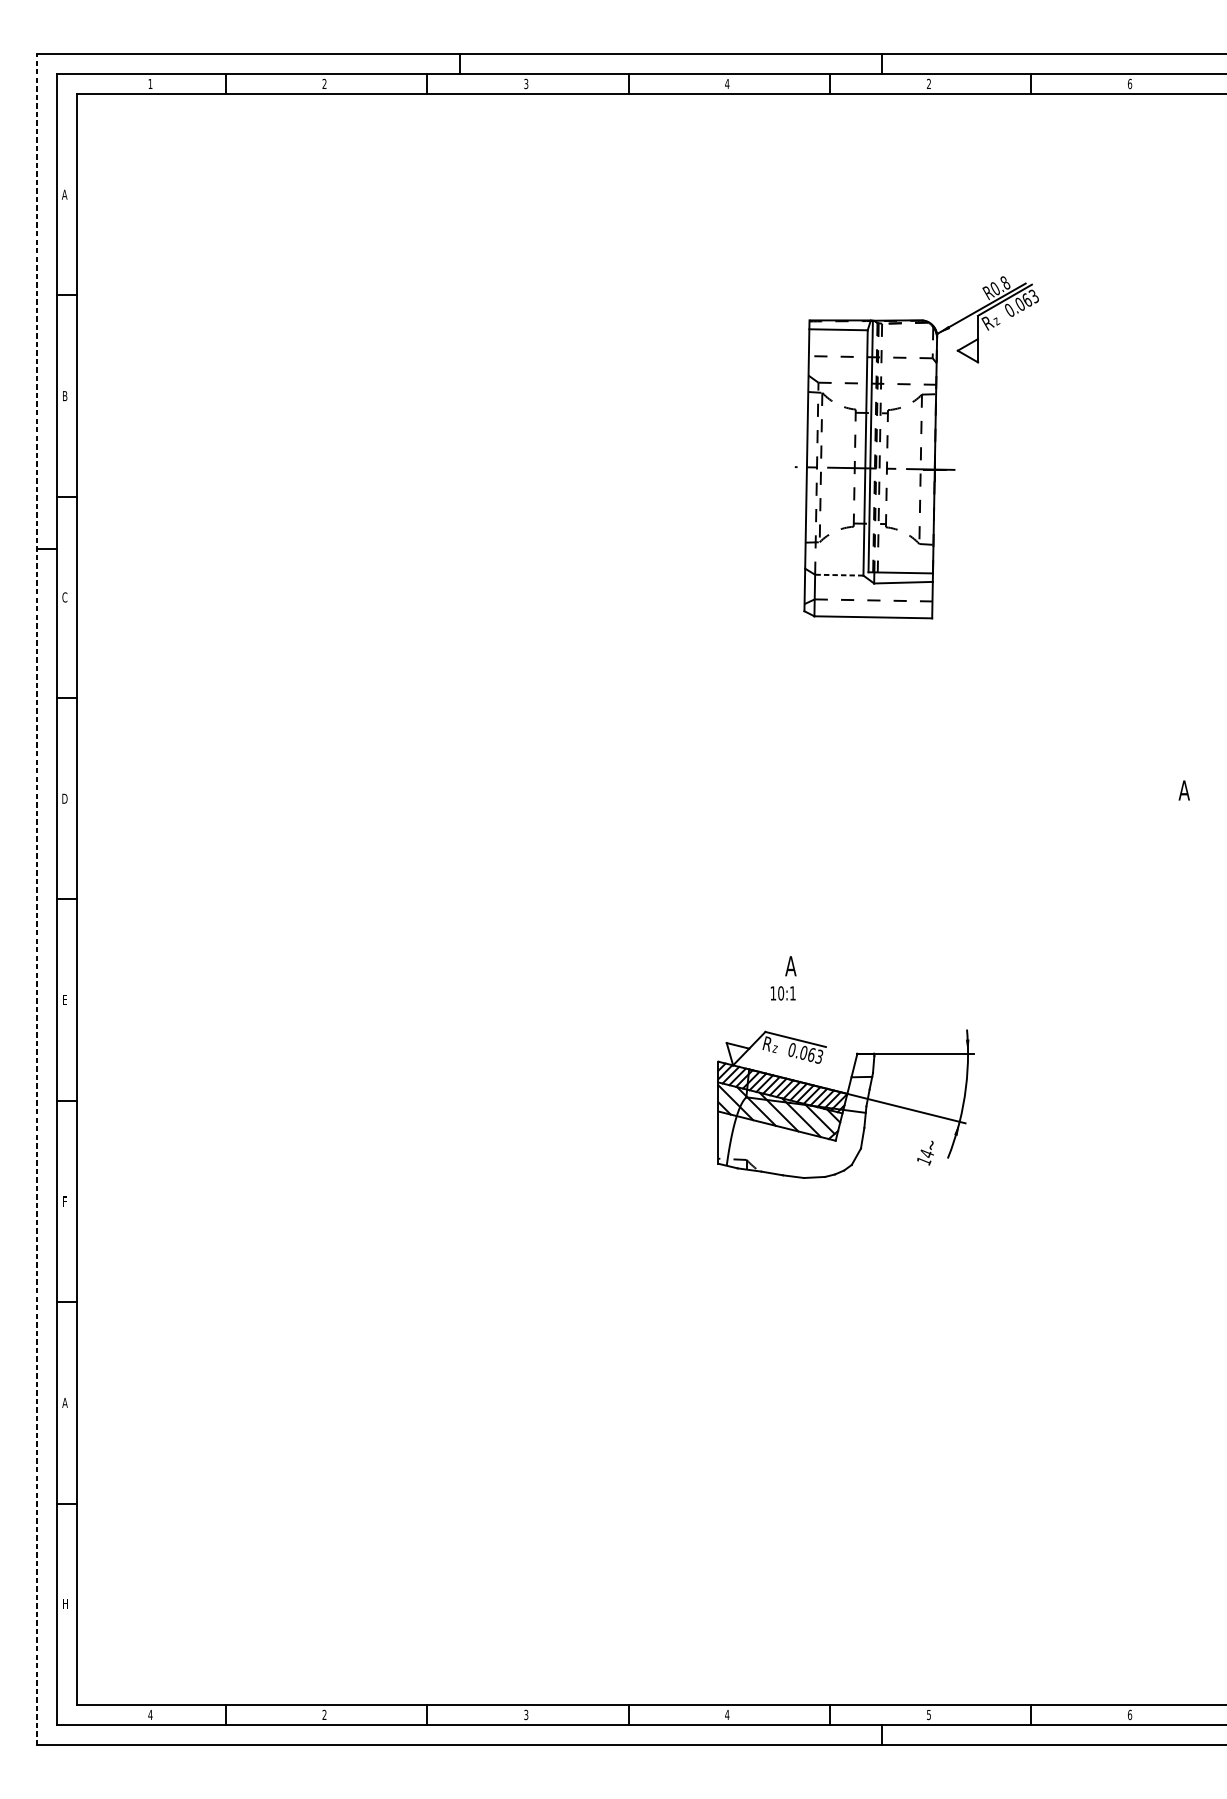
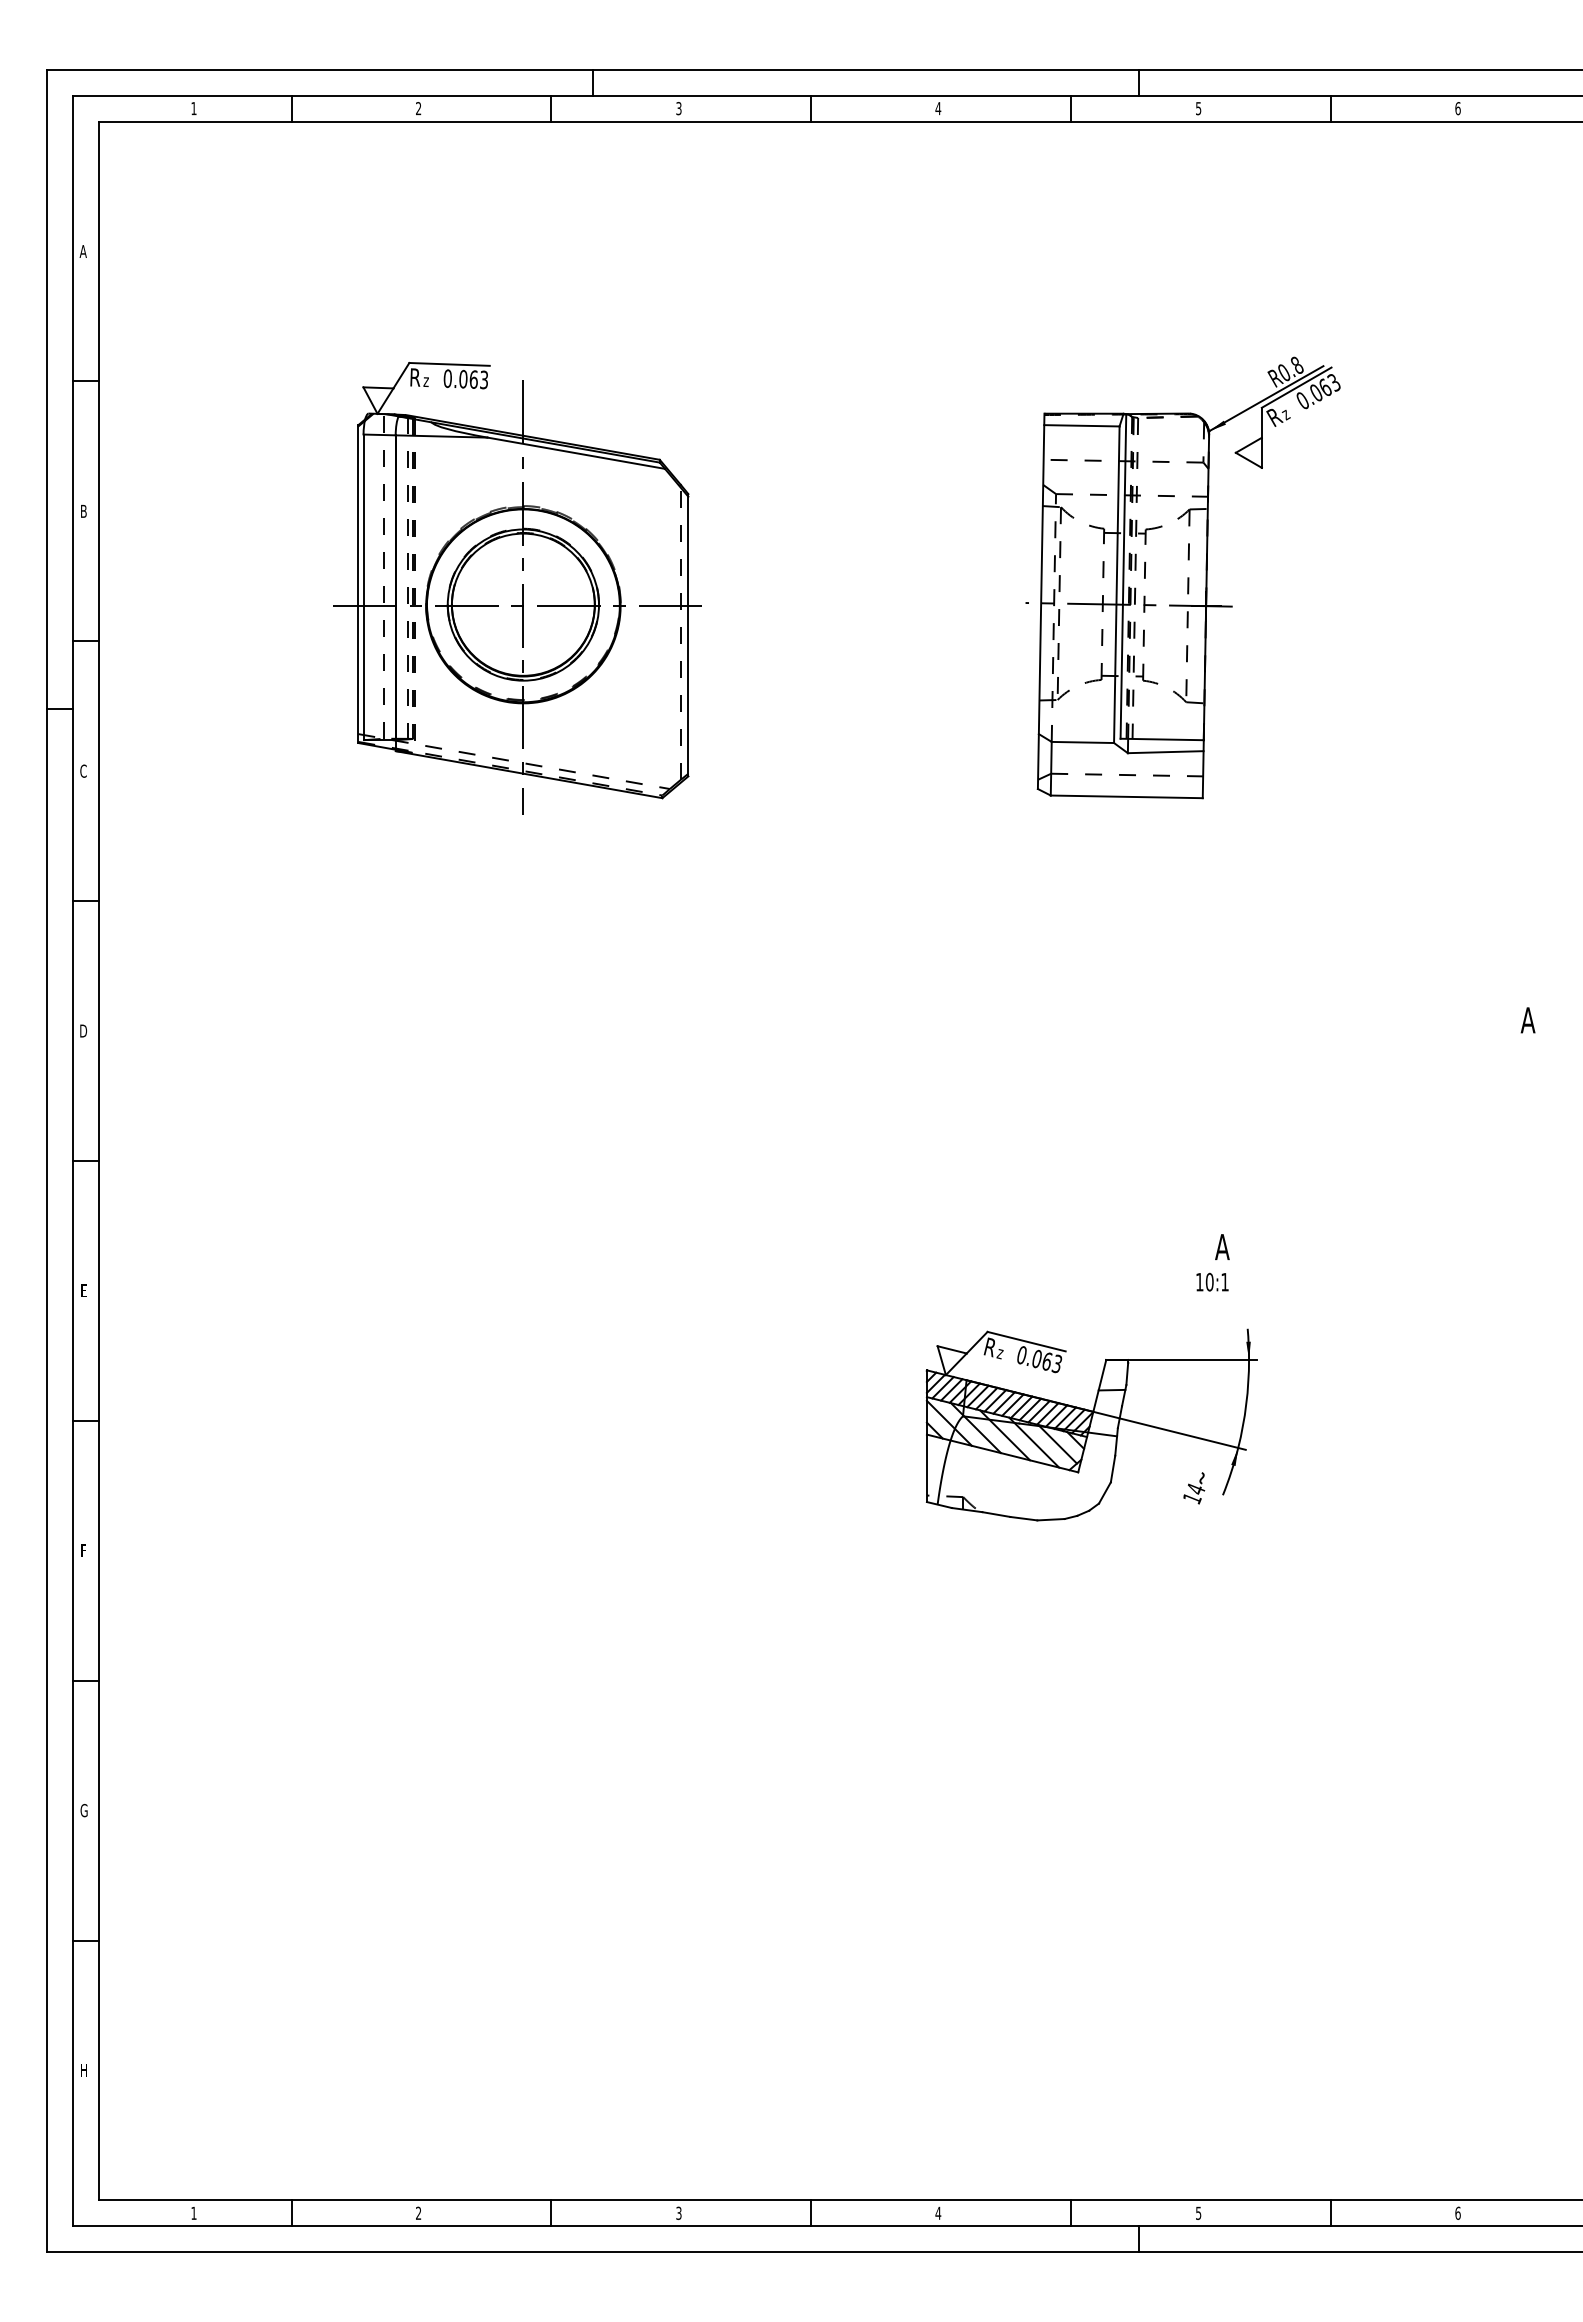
text: (928, 83) -> (1198, 108), 2 -> 5
part: (401, 455) -> (517, 588), added
line: (838, 575) -> (1082, 742), dashed -> solid
line: (36, 899) -> (47, 1160), dashed -> solid
text: (783, 978) -> (1212, 1262), moved
text: (64, 1402) -> (83, 1810), A -> G
text: (150, 1714) -> (193, 2212), 4 -> 1

